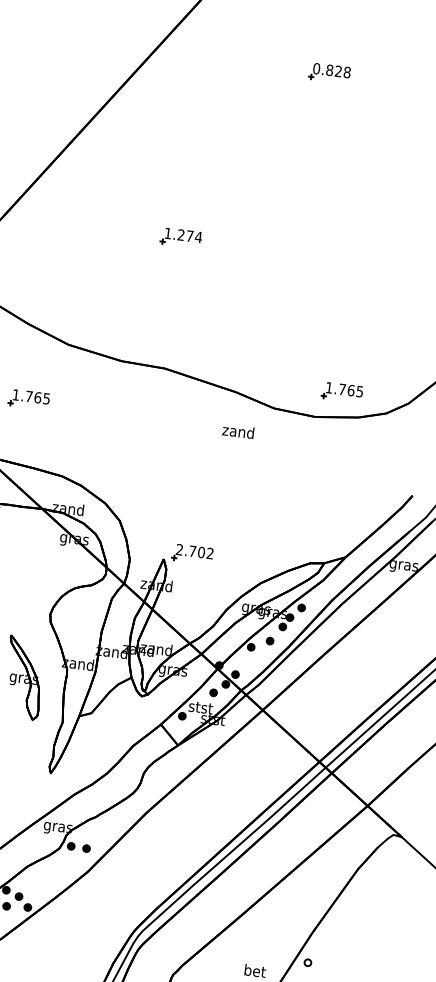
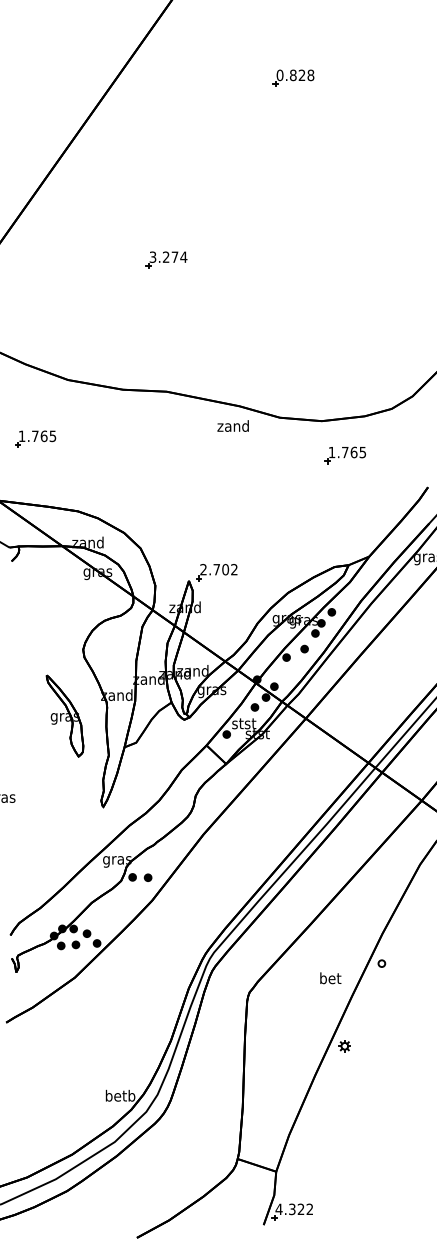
text: (167, 232) -> (152, 256), 1.274 -> 3.274
part: (341, 392) -> (344, 455), moved
text: (237, 430) -> (232, 425), moved

